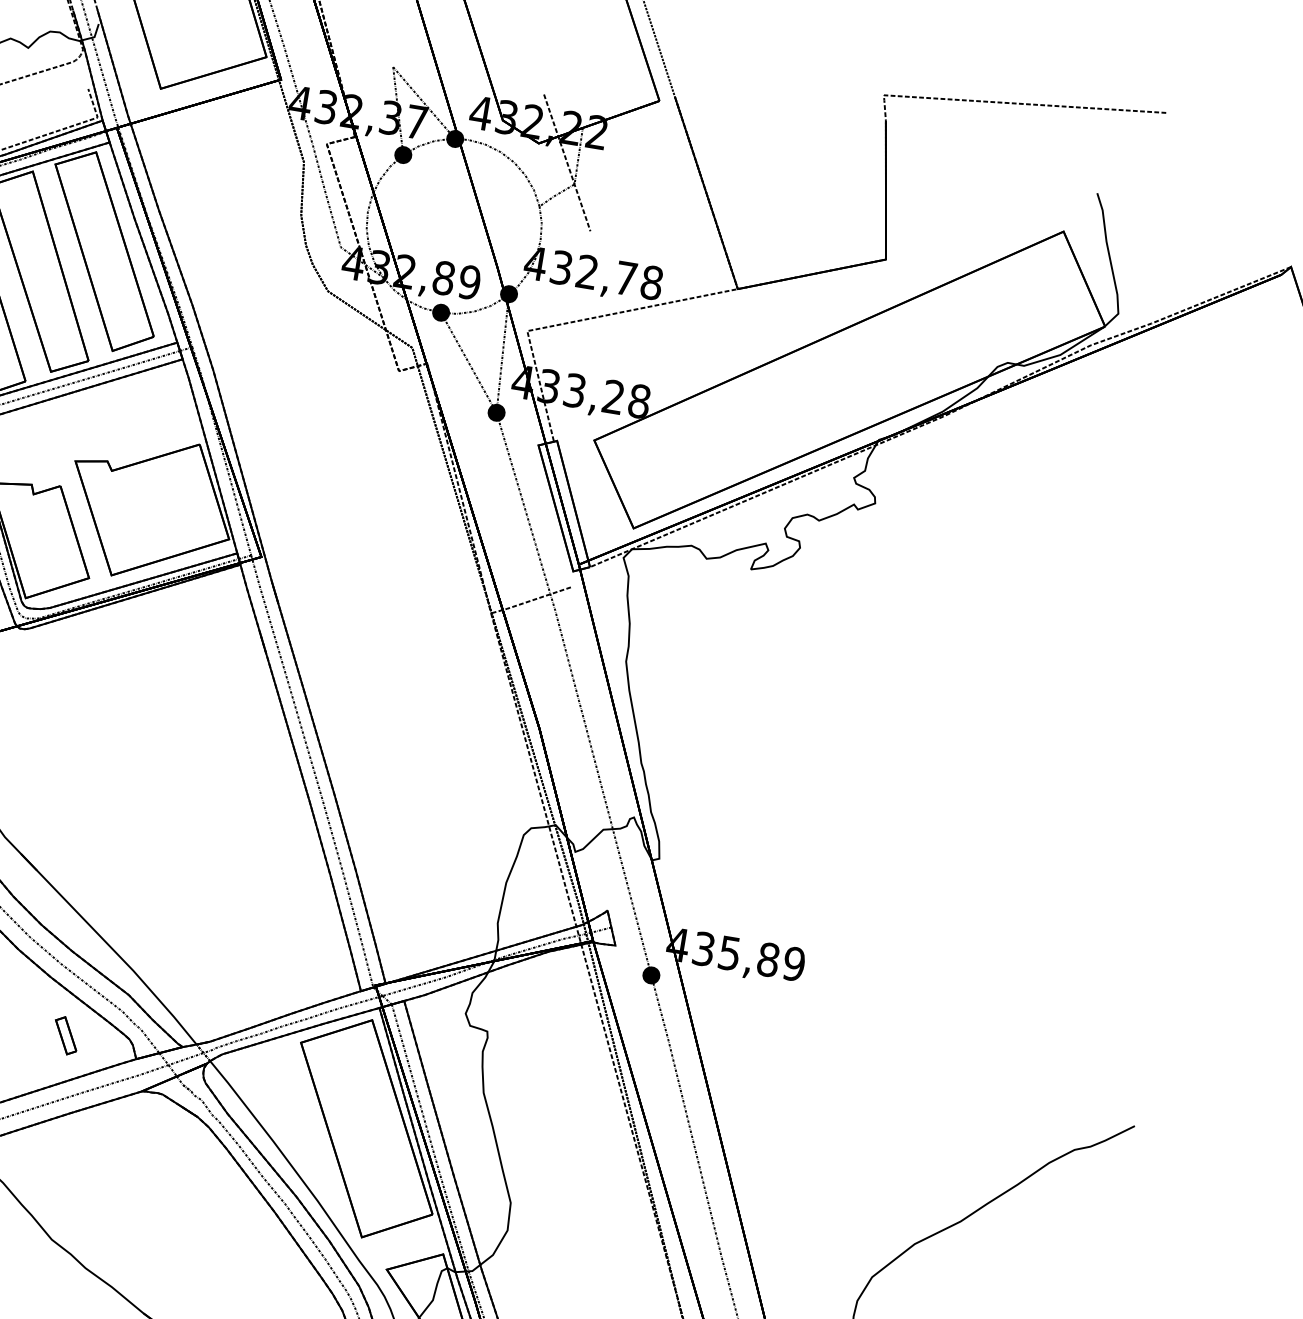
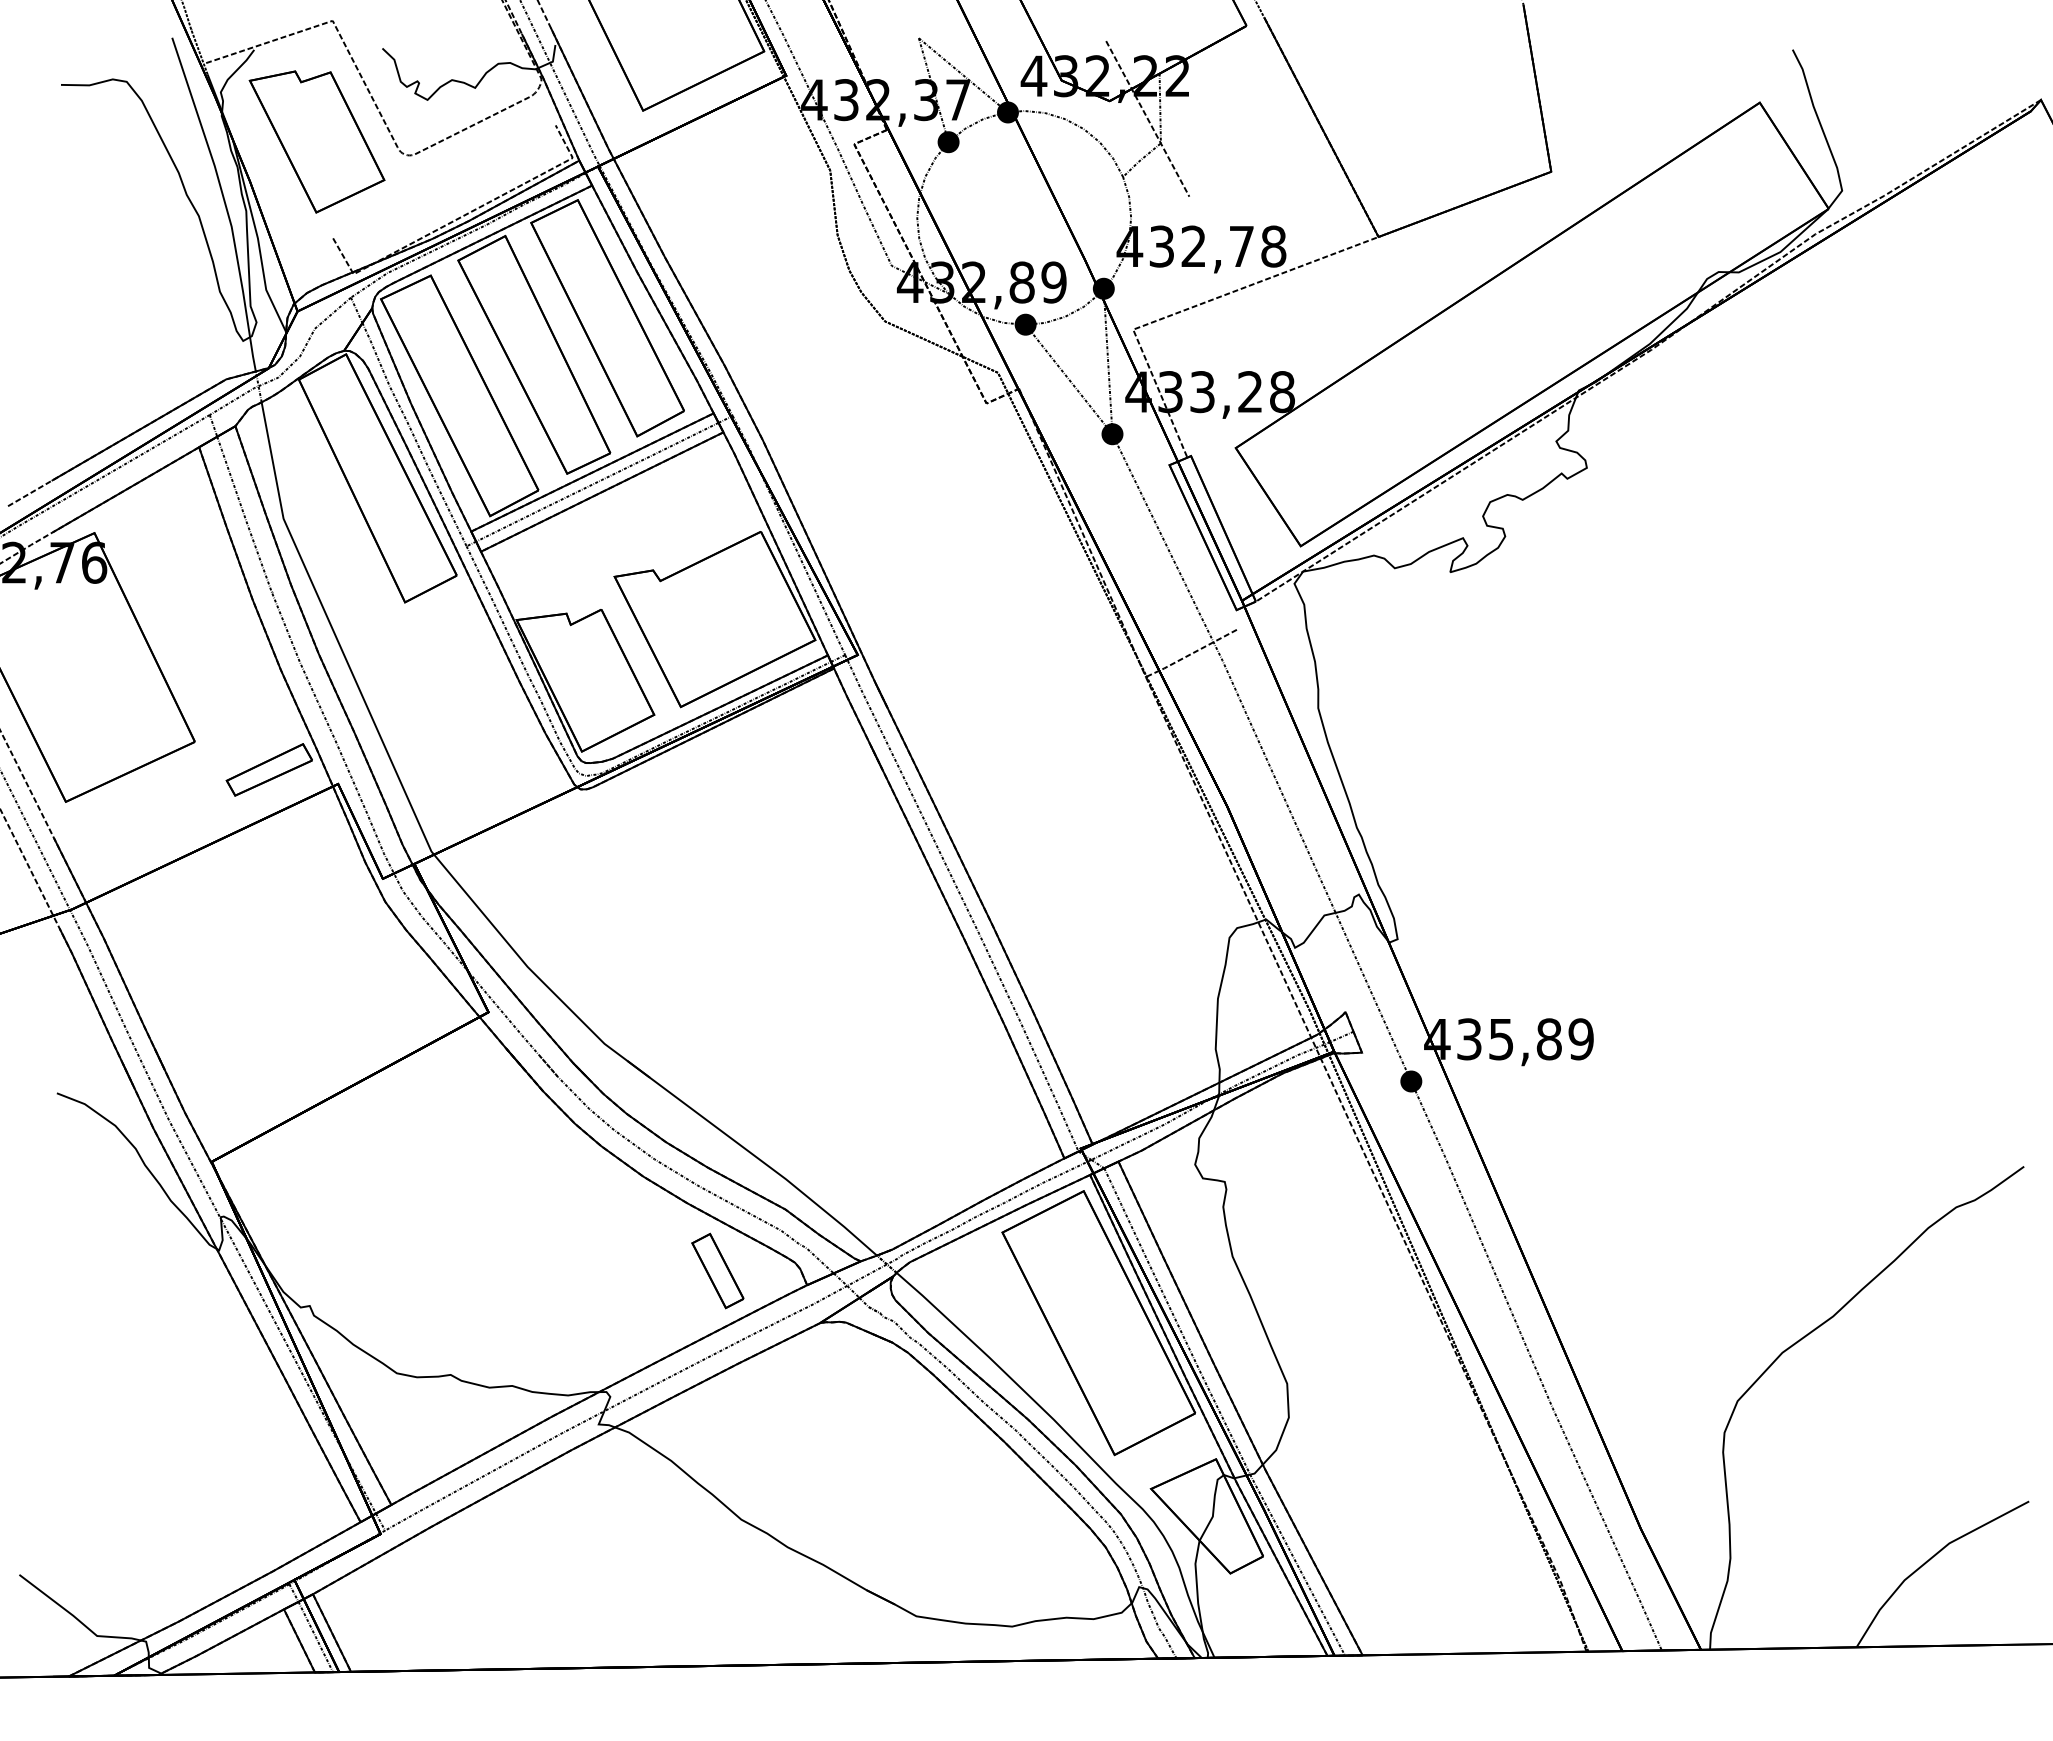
part: (65, 1035) -> (717, 1270), size x1.67

